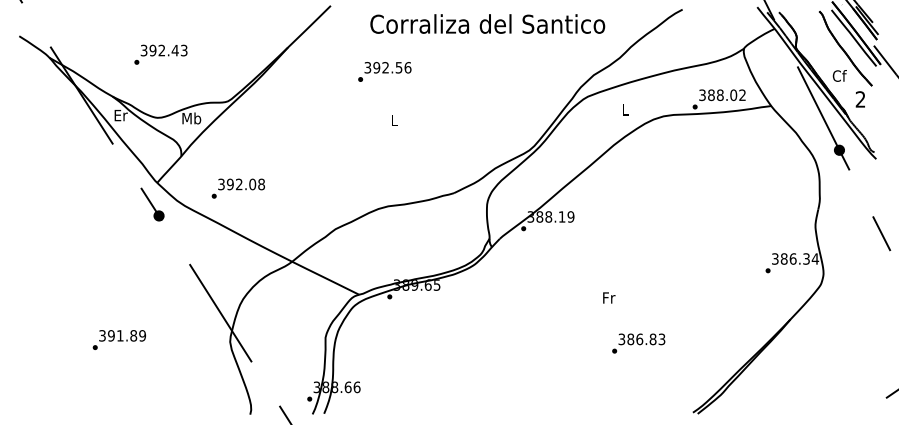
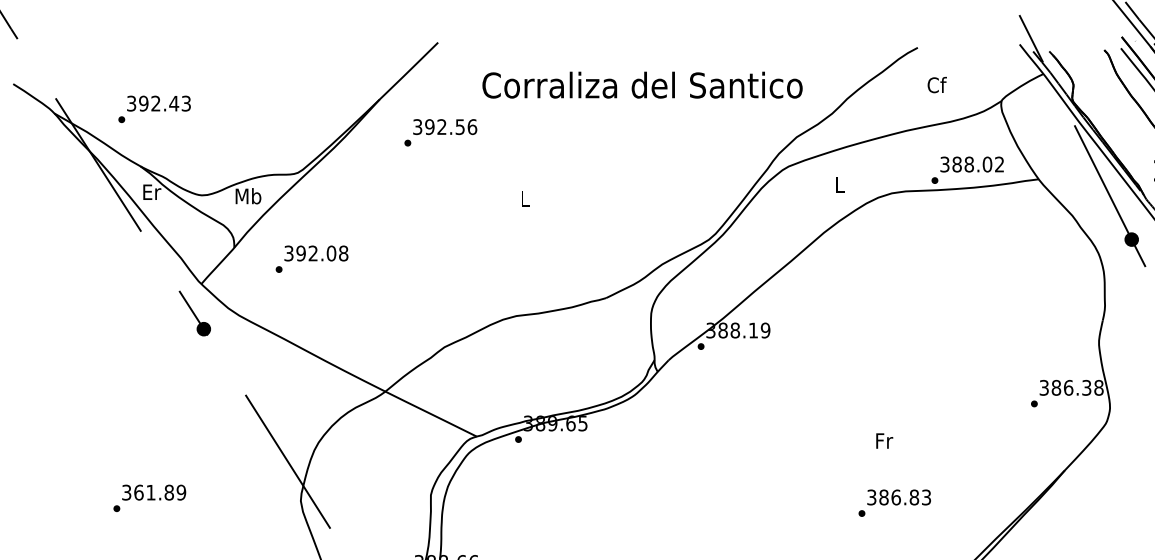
text: (487, 23) -> (642, 84), moved
text: (160, 54) -> (154, 108), moved
text: (384, 71) -> (440, 132), moved
text: (839, 75) -> (936, 84), moved
text: (237, 188) -> (310, 258), moved
text: (815, 258) -> (1099, 387), 386.34 -> 386.38
text: (609, 297) -> (884, 440), moved
text: (111, 335) -> (139, 492), 391.89 -> 361.89
text: (638, 343) -> (894, 503), moved

